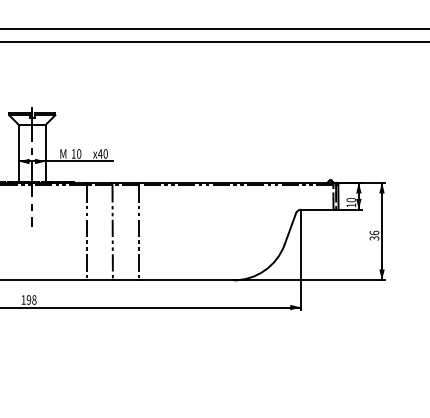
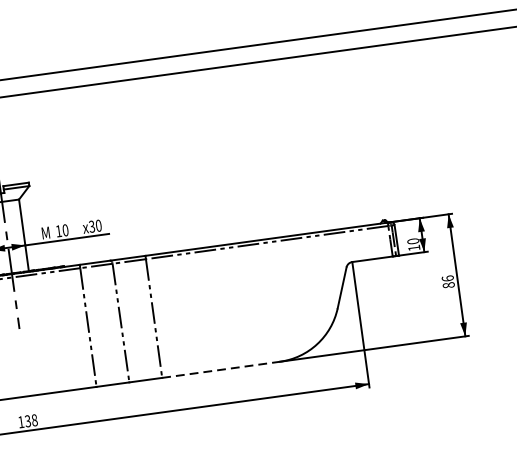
text: (99, 153) -> (90, 226), 40 -> 30
text: (374, 238) -> (448, 285), 36 -> 86
line: (186, 280) -> (221, 369), solid -> dashed
text: (28, 299) -> (27, 420), 198 -> 138

